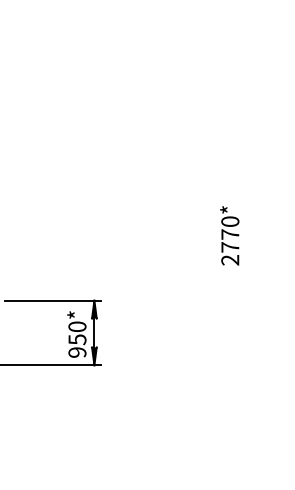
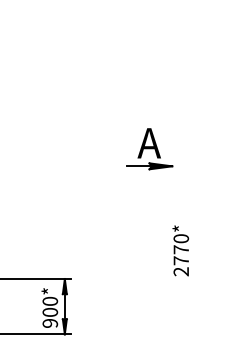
part: (193, 148) -> (149, 148), added
text: (229, 235) -> (180, 250), moved
text: (77, 339) -> (50, 312), 950* -> 900*

